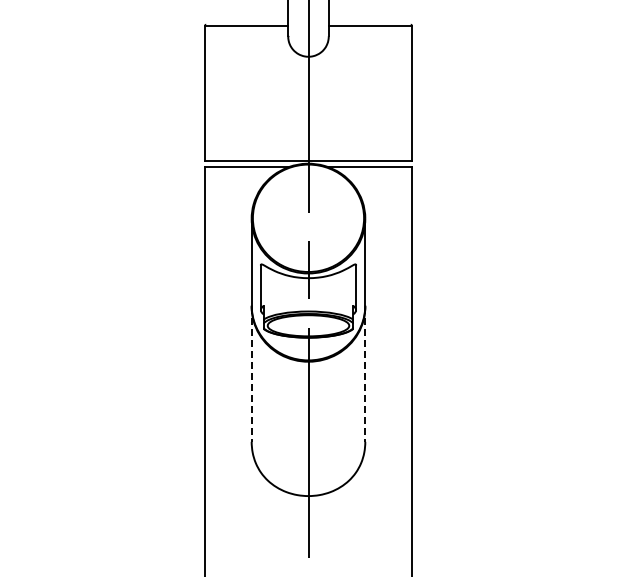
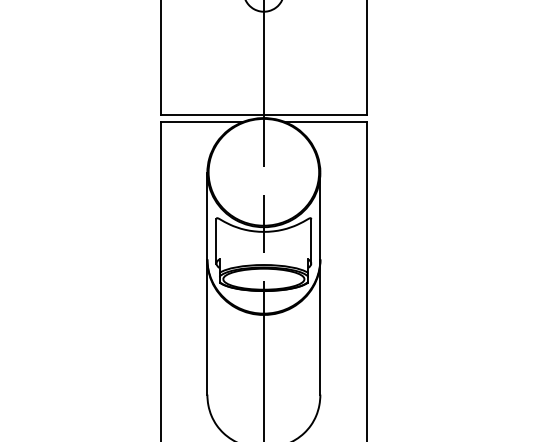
line: (251, 374) -> (207, 327), dashed -> solid
line: (365, 374) -> (320, 327), dashed -> solid

